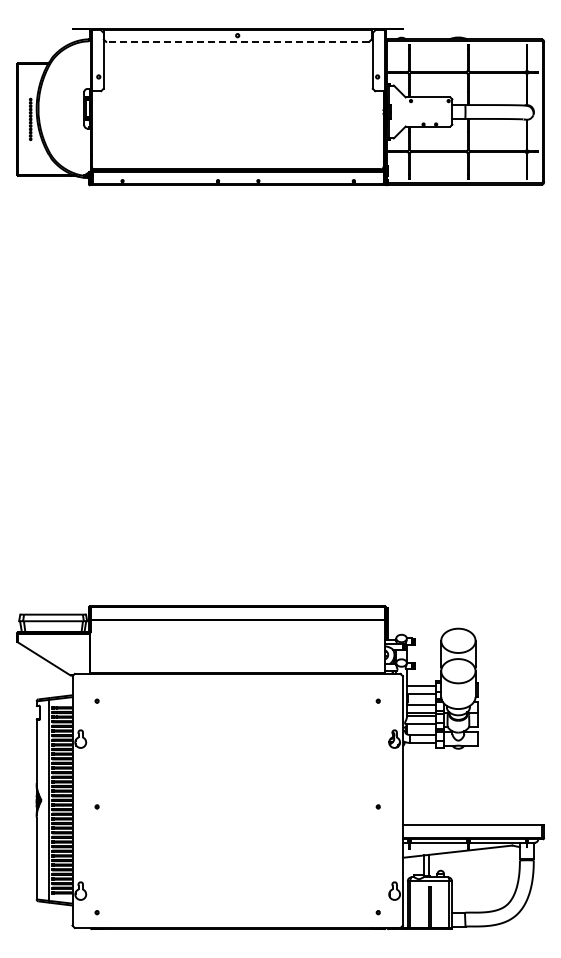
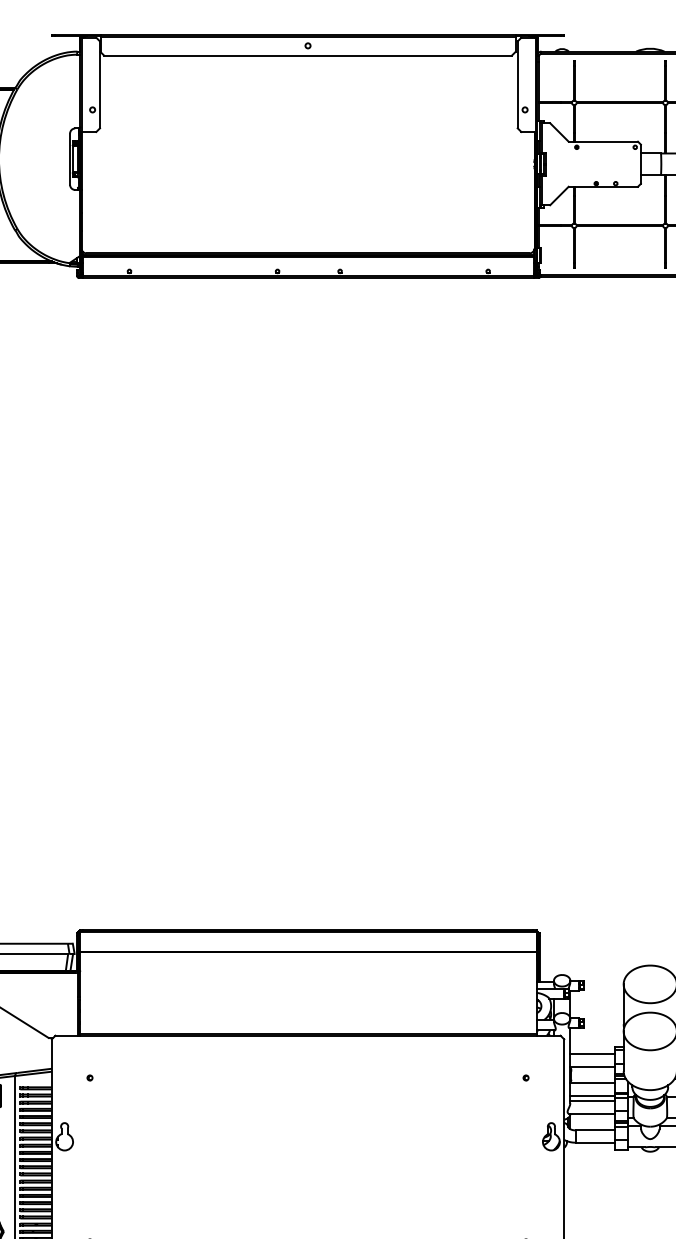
line: (237, 41) -> (307, 54), dashed -> solid

